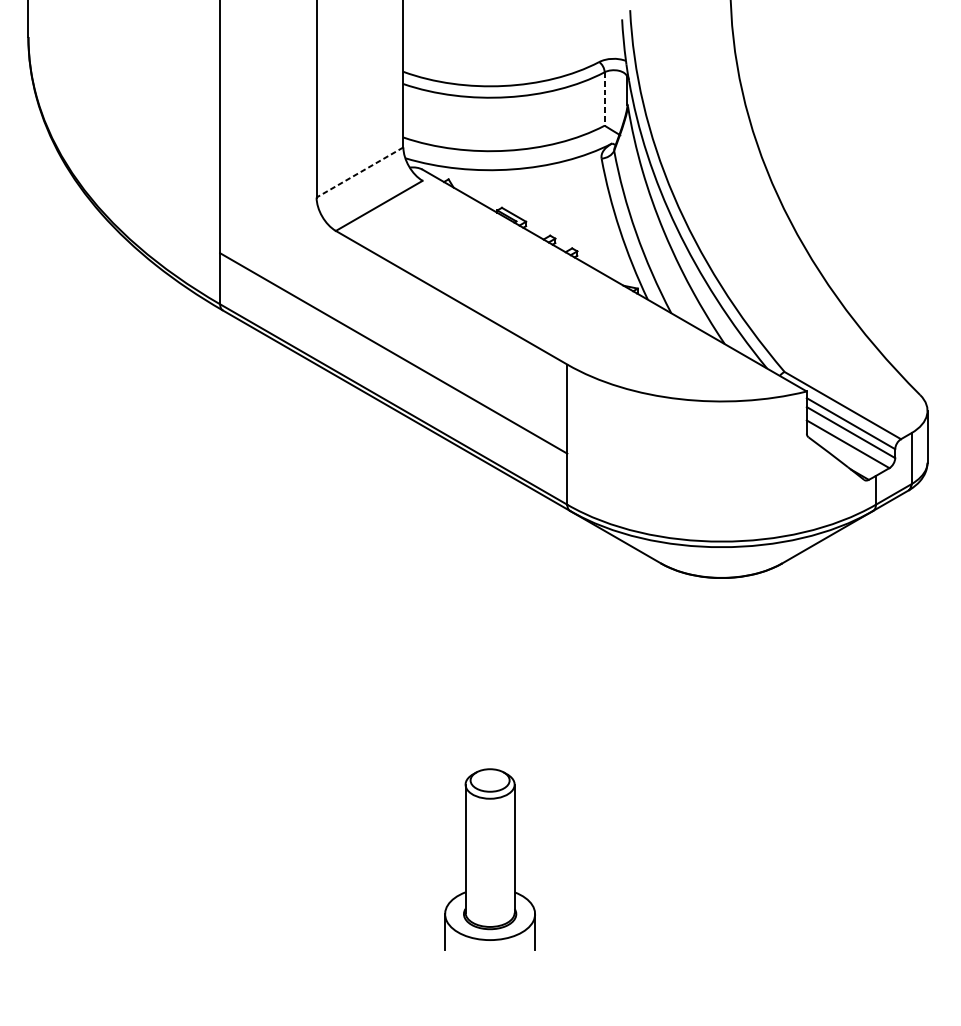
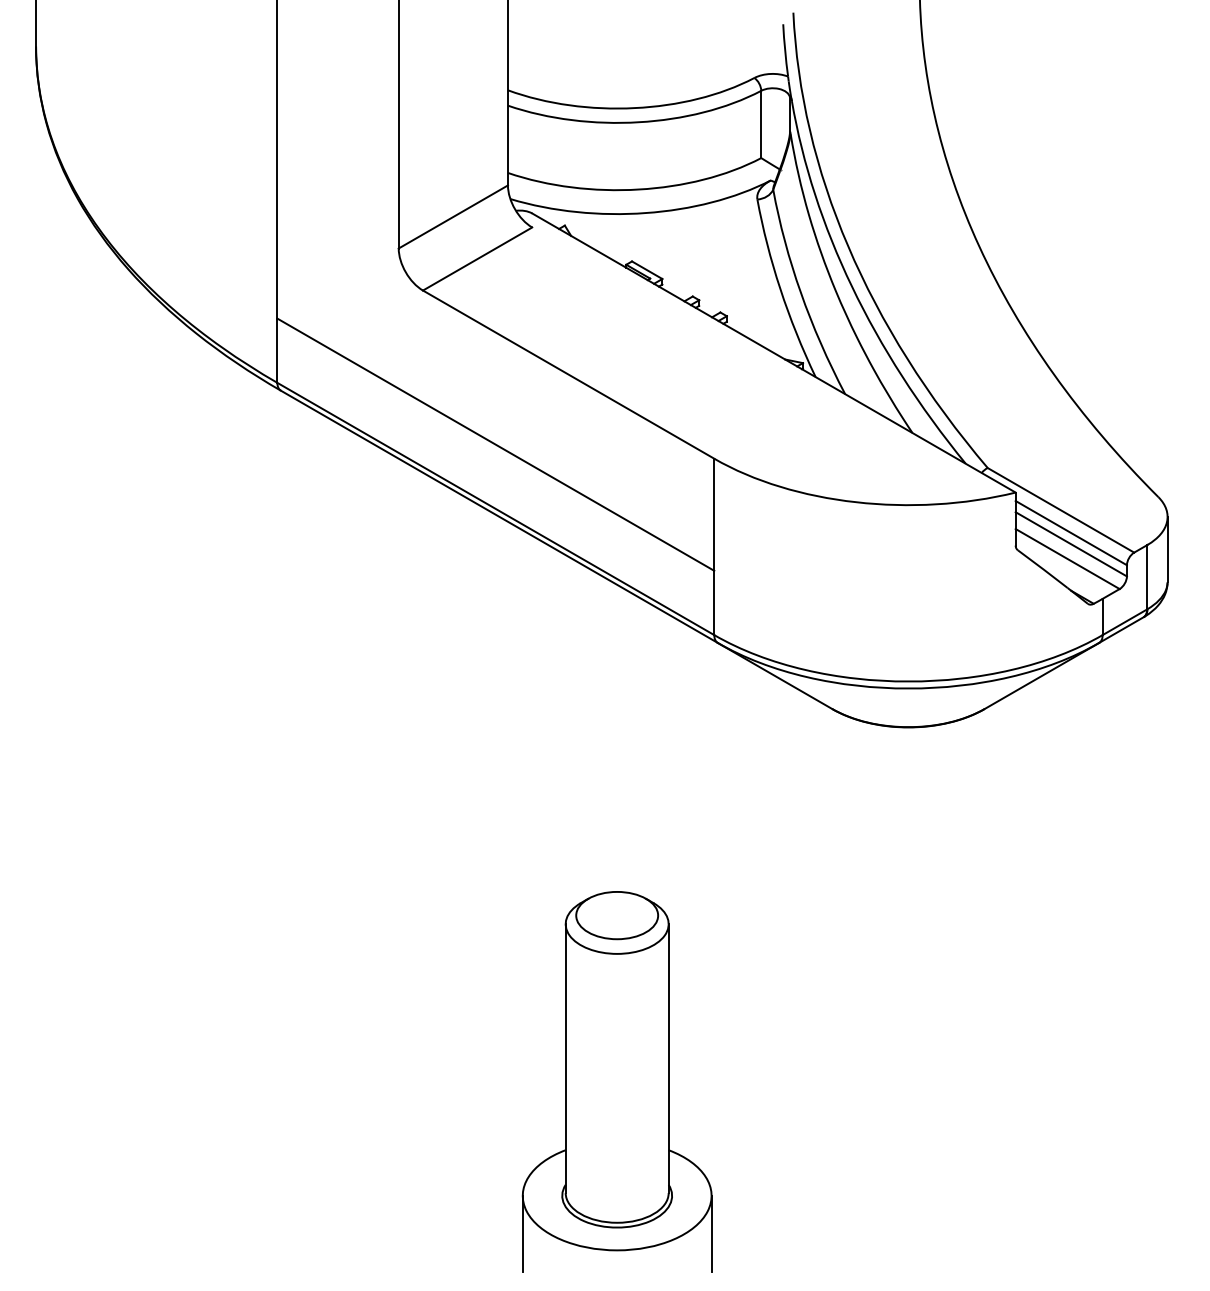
line: (604, 99) -> (761, 124), dashed -> solid
line: (359, 172) -> (452, 217), dashed -> solid
part: (489, 859) -> (616, 1081), size x1.67

